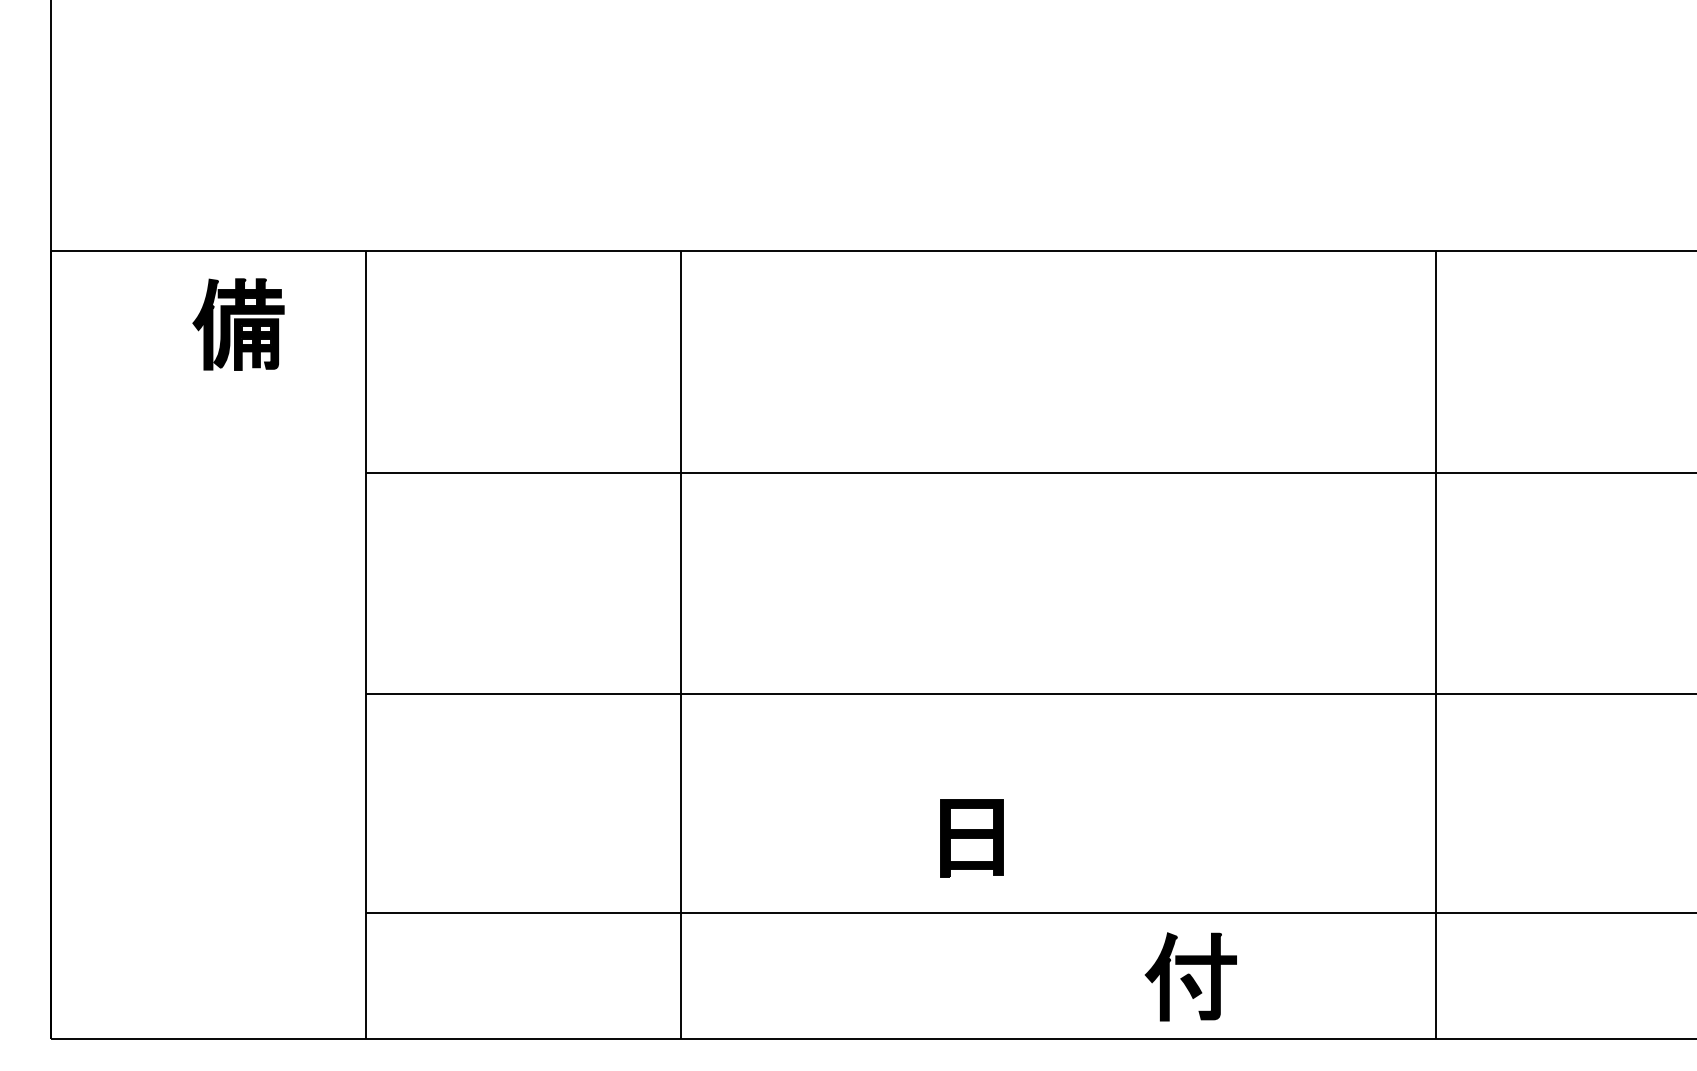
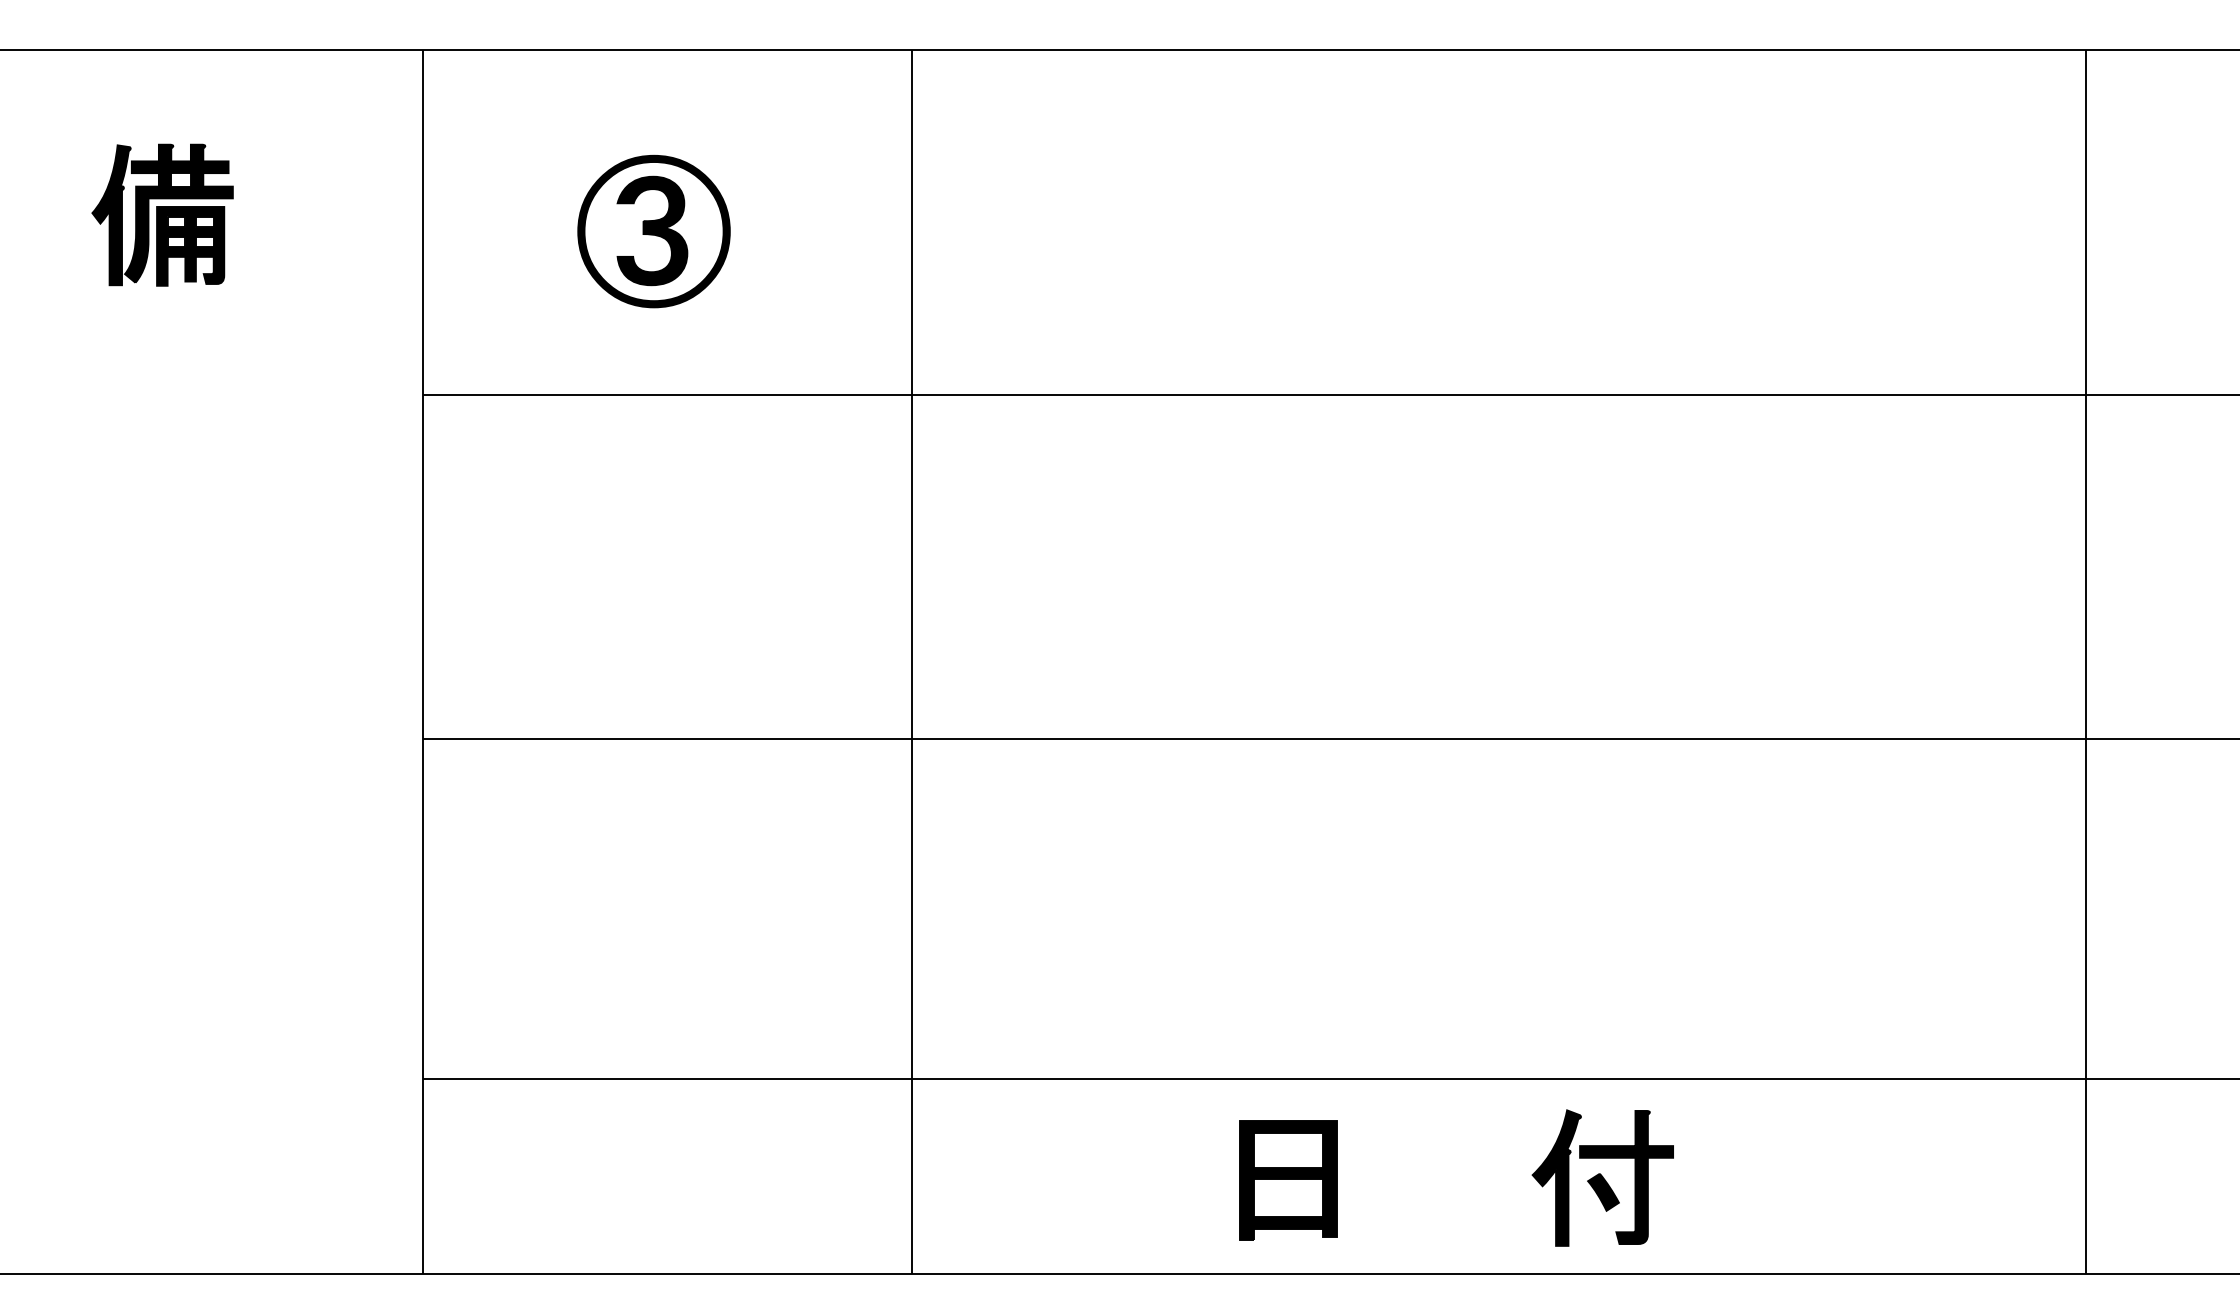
part: (238, 324) -> (162, 215), moved
part: (514, 367) -> (653, 230), added
part: (971, 838) -> (1288, 1180), moved
part: (1190, 976) -> (1602, 1177), moved

